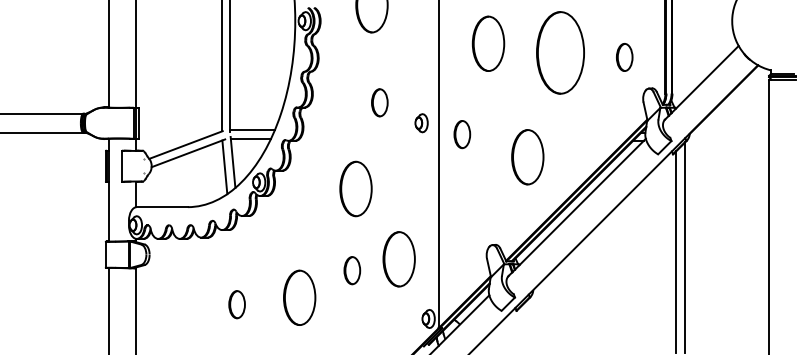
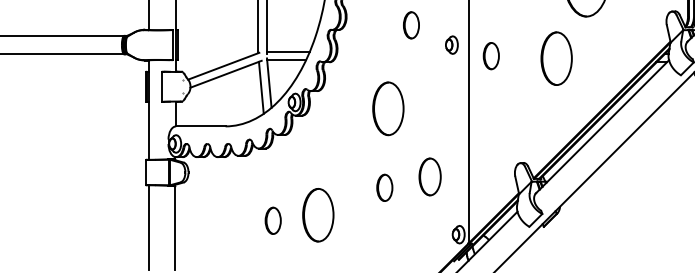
part: (527, 157) -> (556, 58), moved
part: (398, 259) -> (429, 177), size x0.7
part: (299, 297) -> (318, 214), moved

